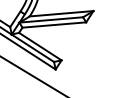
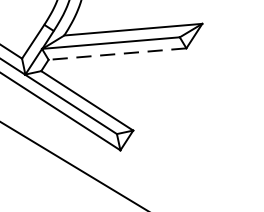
line: (54, 25) -> (117, 55), solid -> dashed

